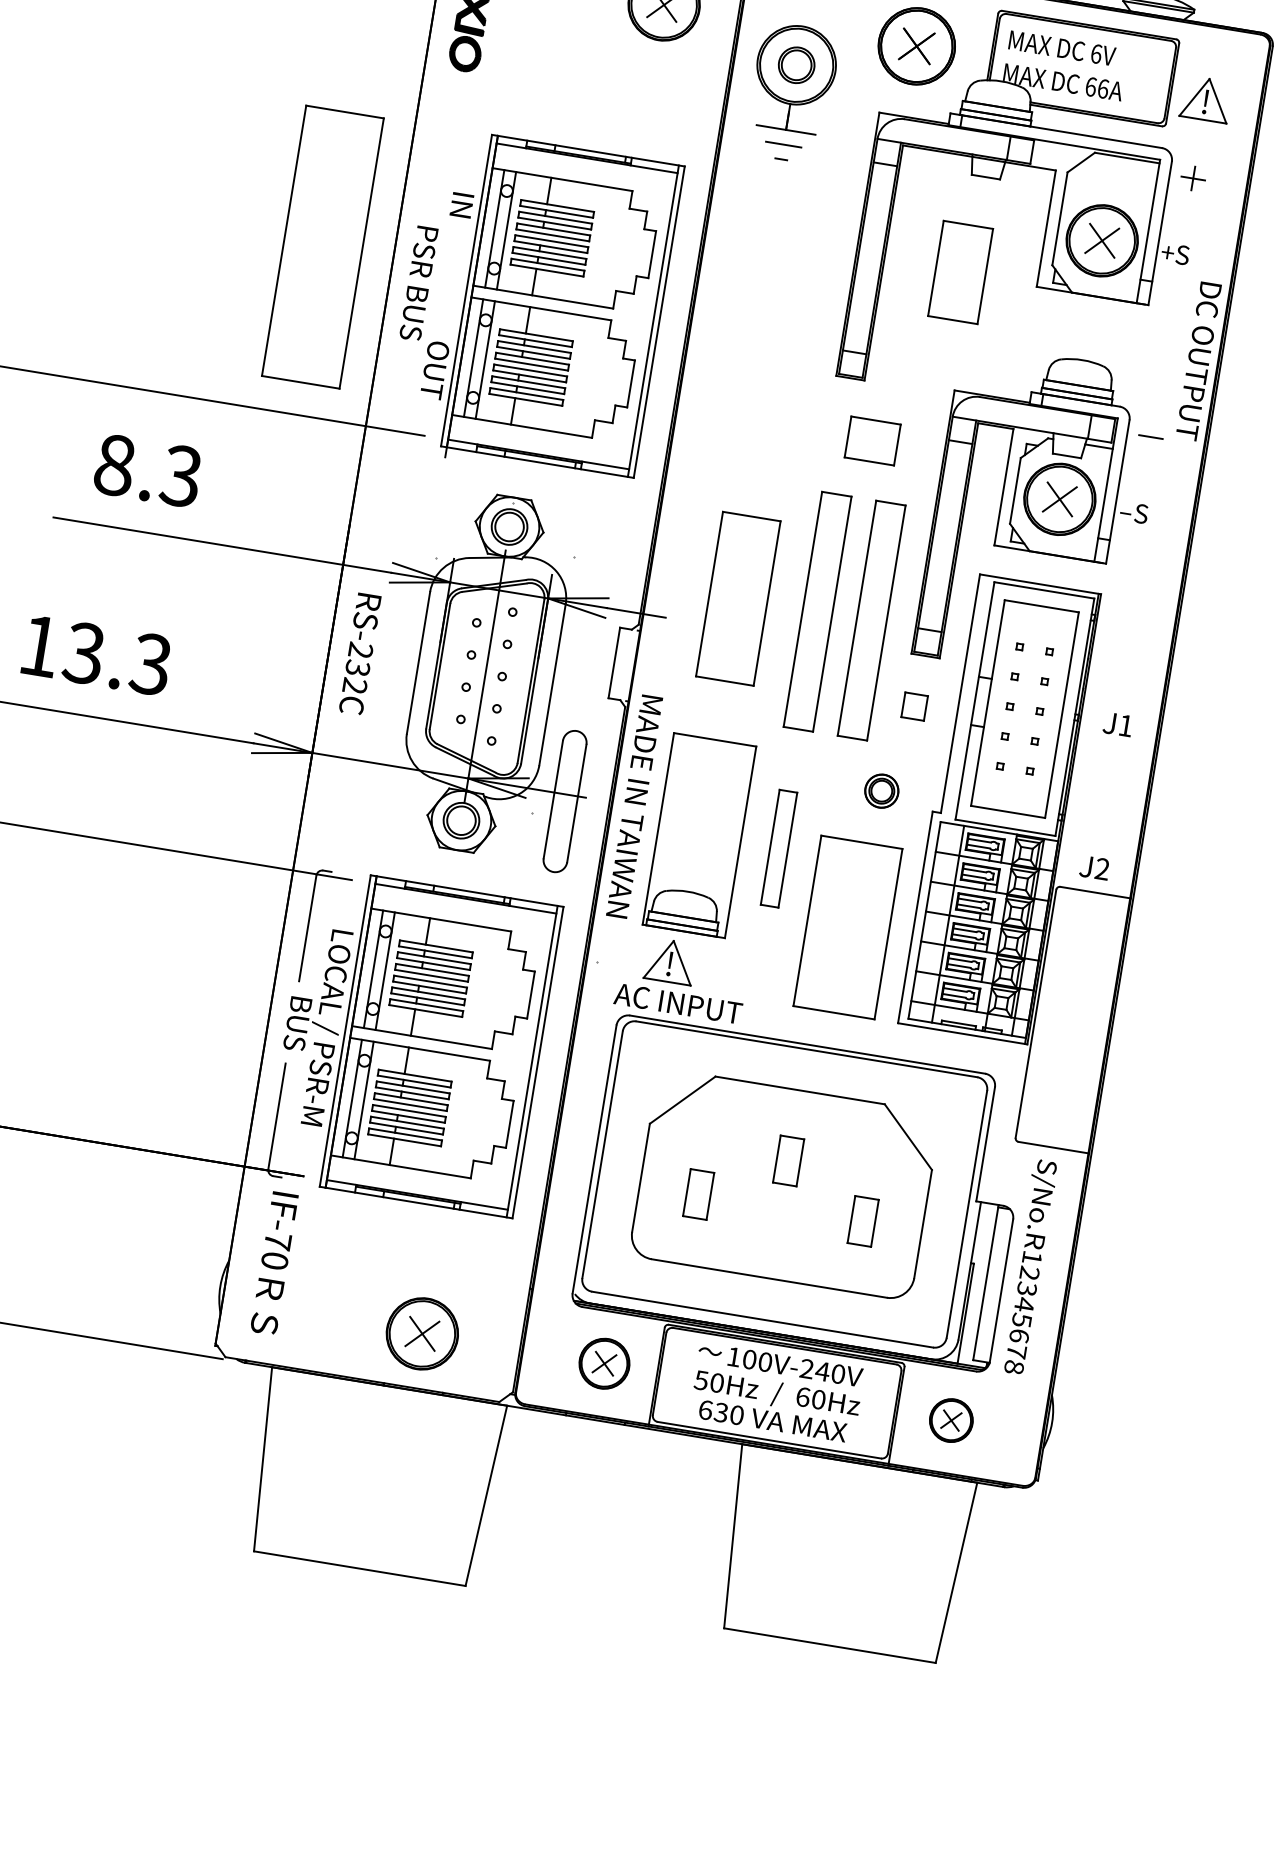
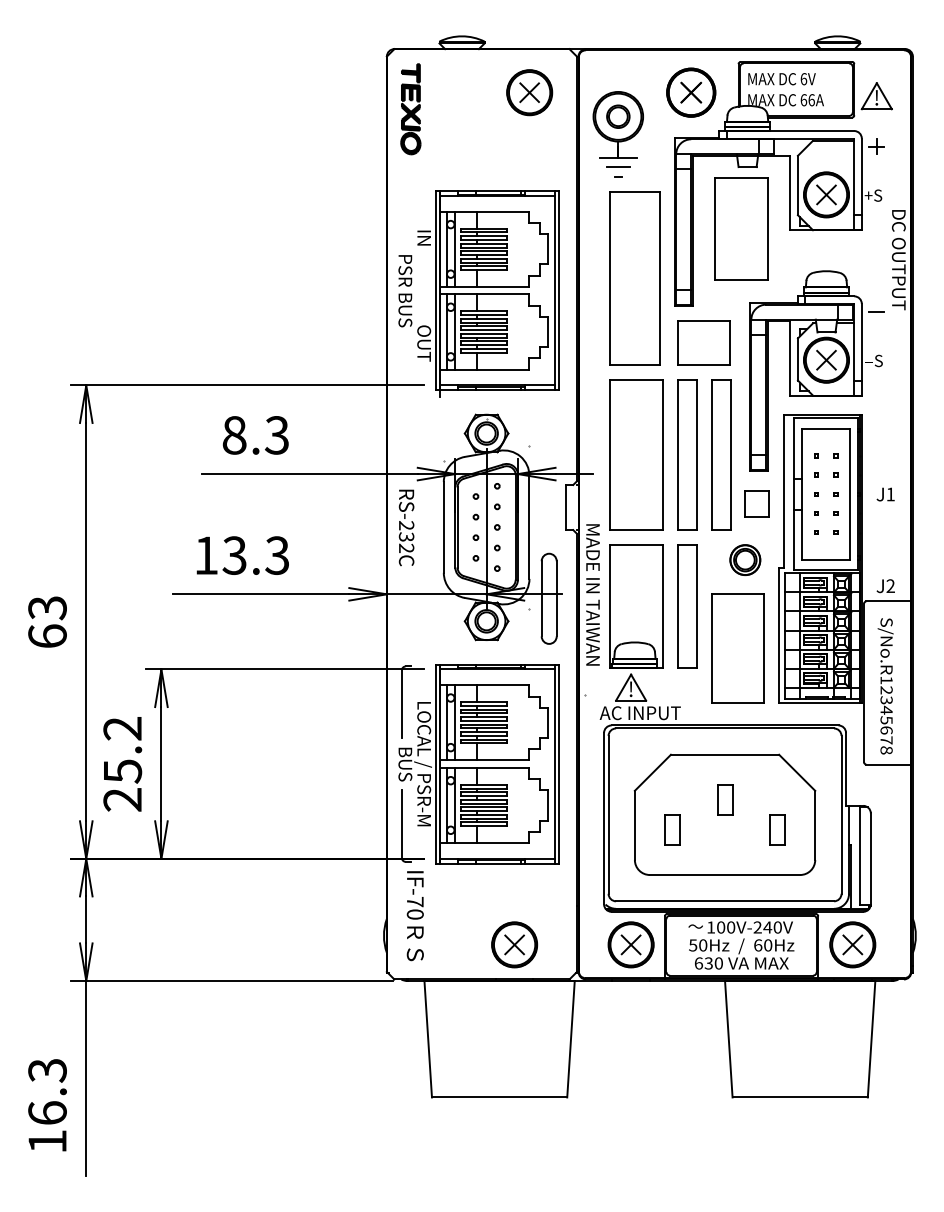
part: (322, 247) -> (634, 278), moved
part: (960, 271) -> (741, 228), size x1.67
part: (872, 440) -> (703, 342), size x1.67
part: (738, 598) -> (636, 454), size x1.43
part: (913, 705) -> (756, 503), size x1.67
part: (882, 790) -> (745, 559), size x1.43
part: (779, 848) -> (687, 606), size x1.67
text: (1028, 1267) -> (885, 686), moved
part: (603, 1362) -> (630, 944), size x1.43
part: (950, 1419) -> (852, 944), size x1.67

